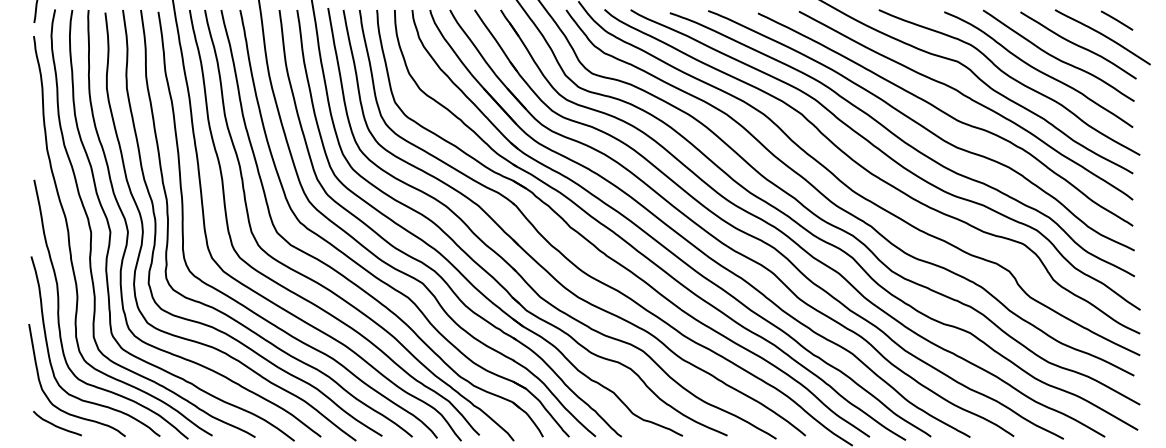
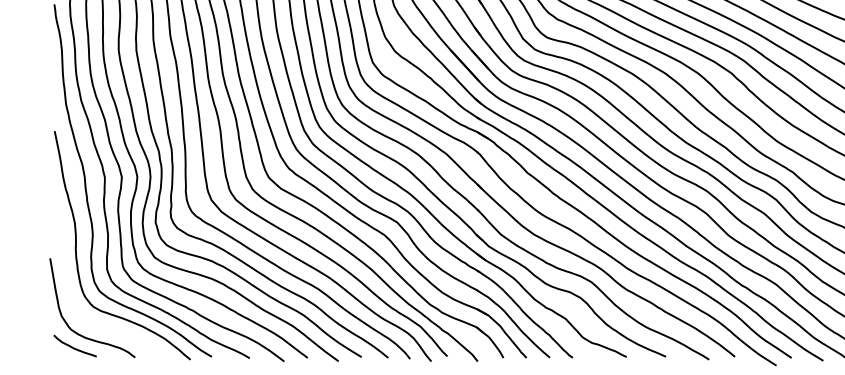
curve: (49, 351) -> (68, 282), removed

